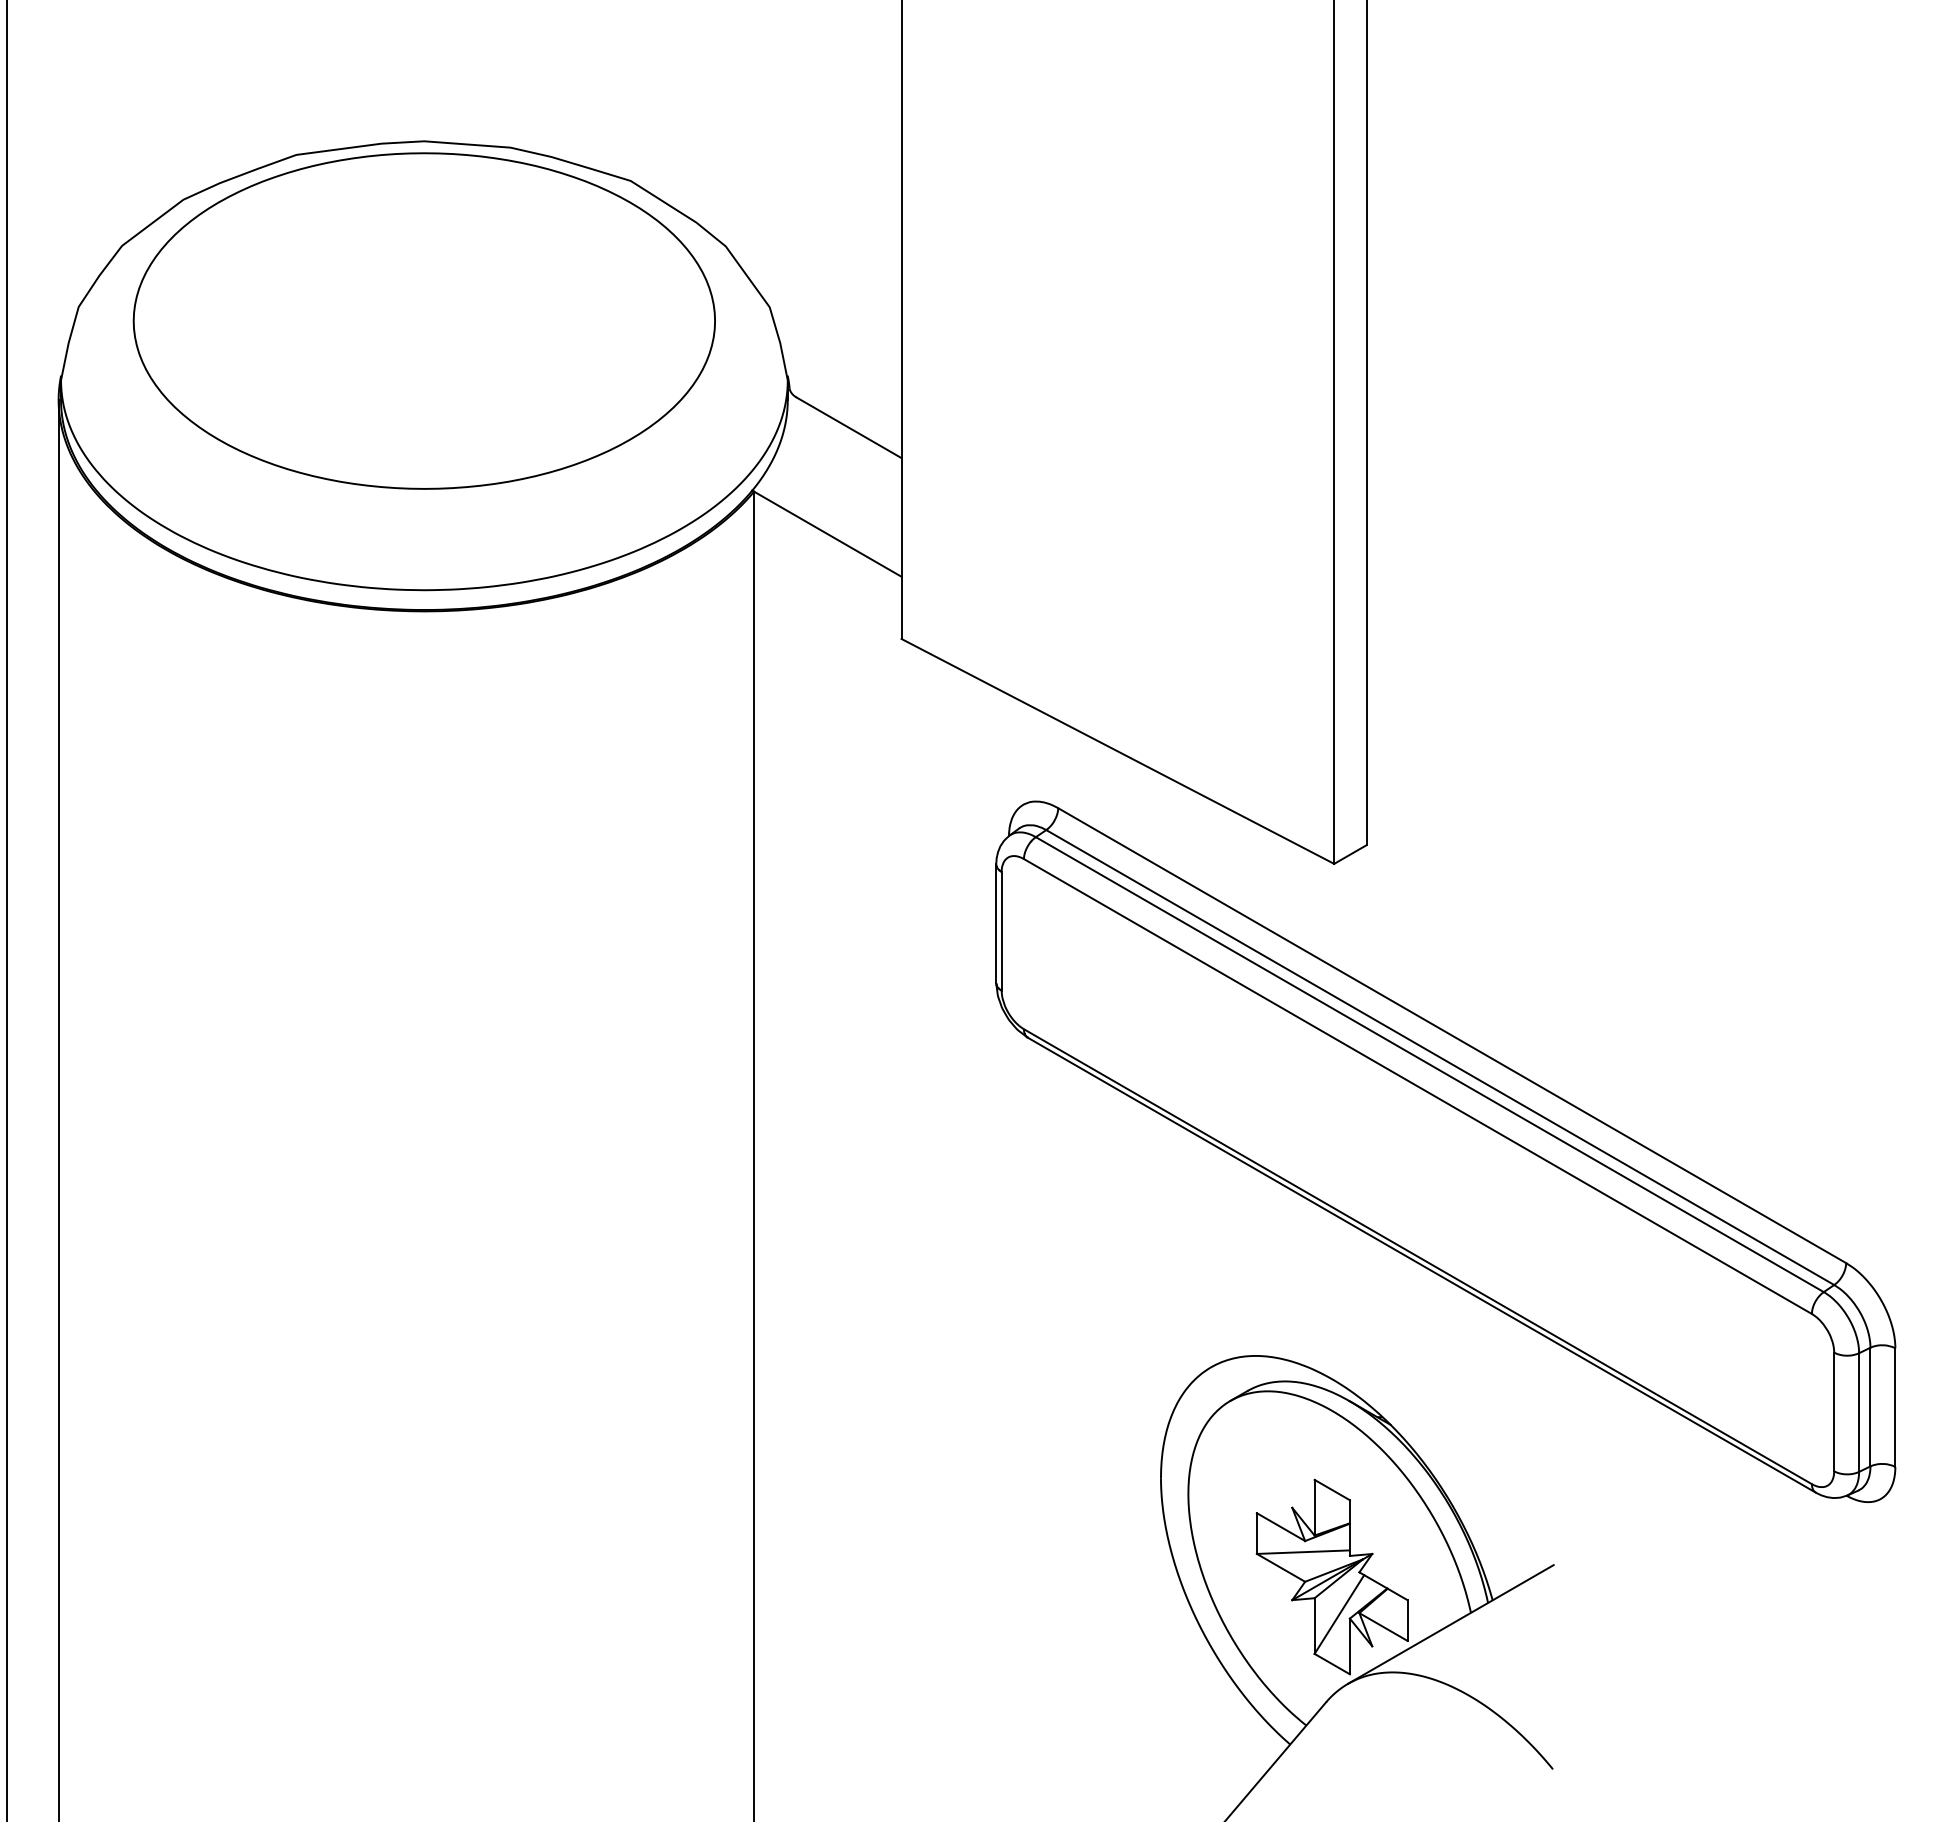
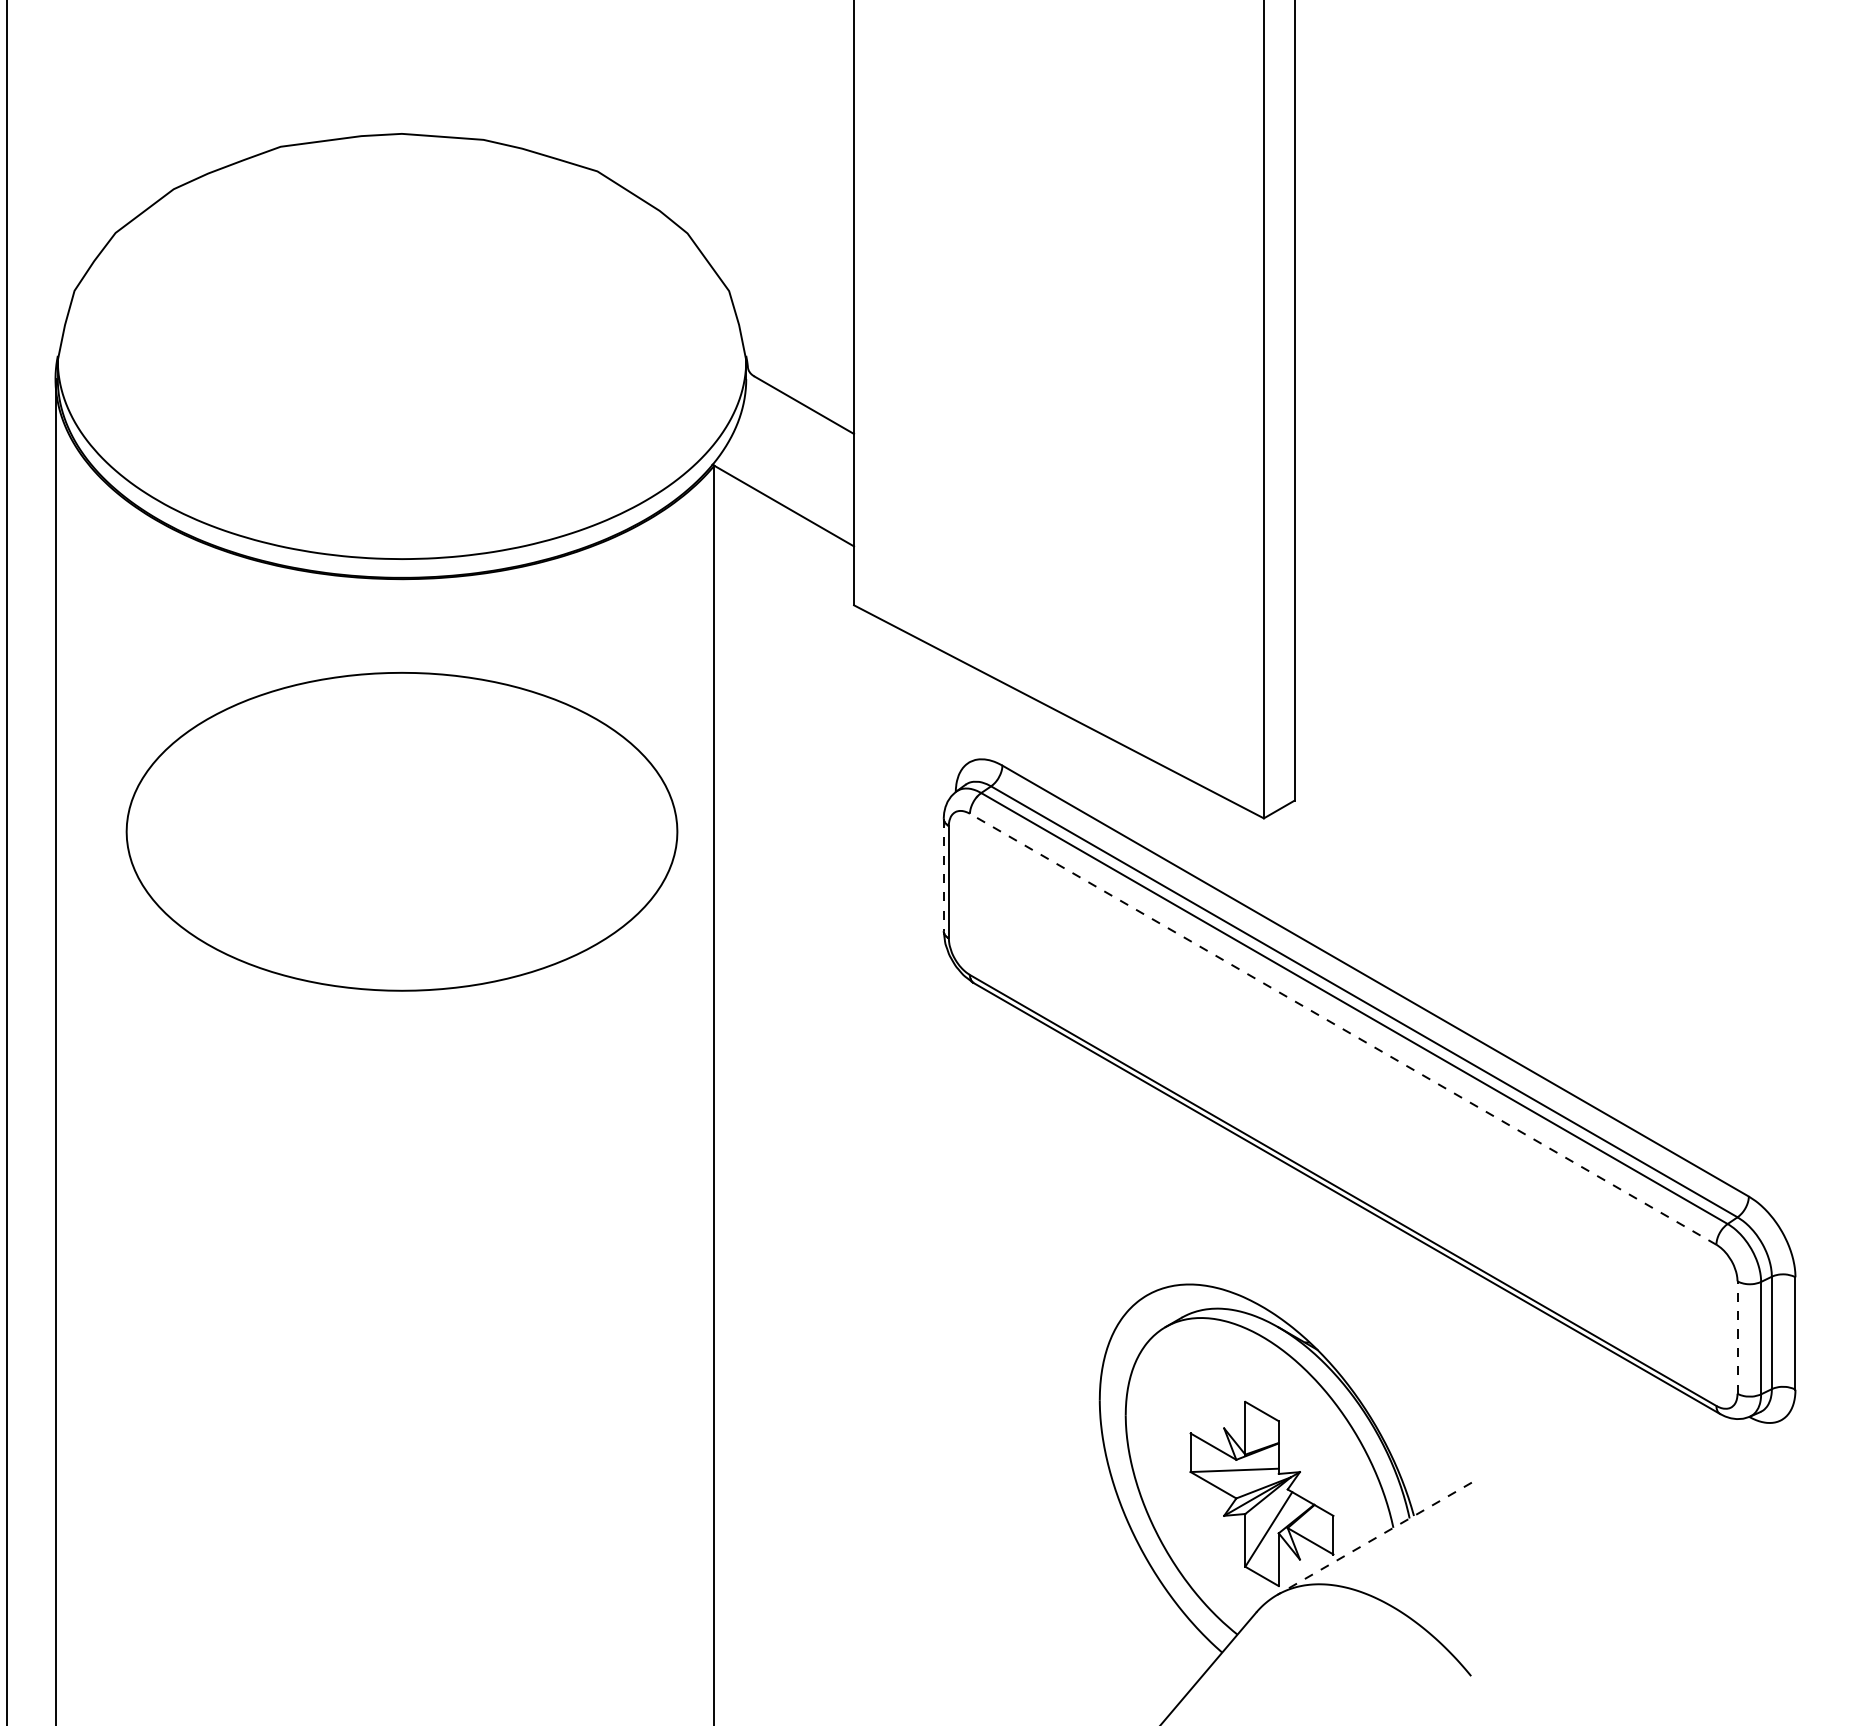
part: (423, 320) -> (401, 831), moved
line: (996, 924) -> (943, 875), solid -> dashed
line: (1417, 1086) -> (1342, 1029), solid -> dashed
line: (1834, 1411) -> (1737, 1337), solid -> dashed
line: (1450, 1624) -> (1374, 1538), solid -> dashed

